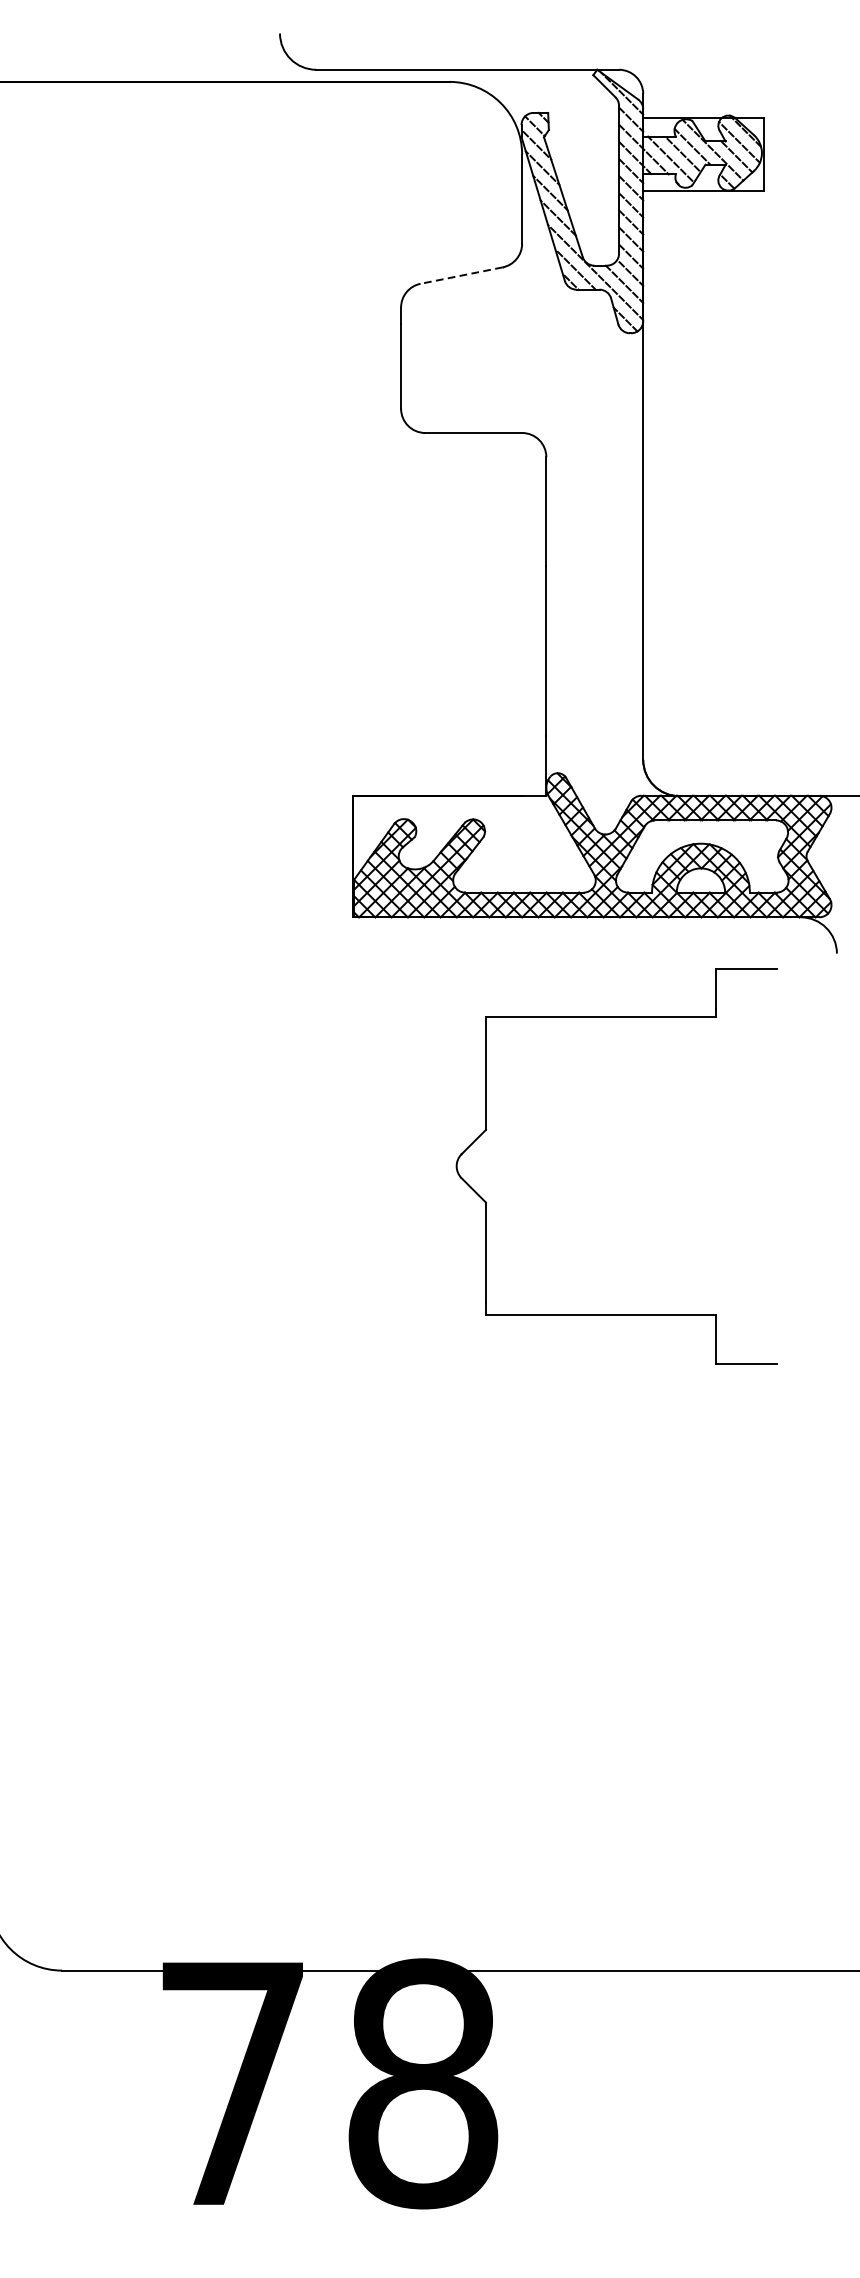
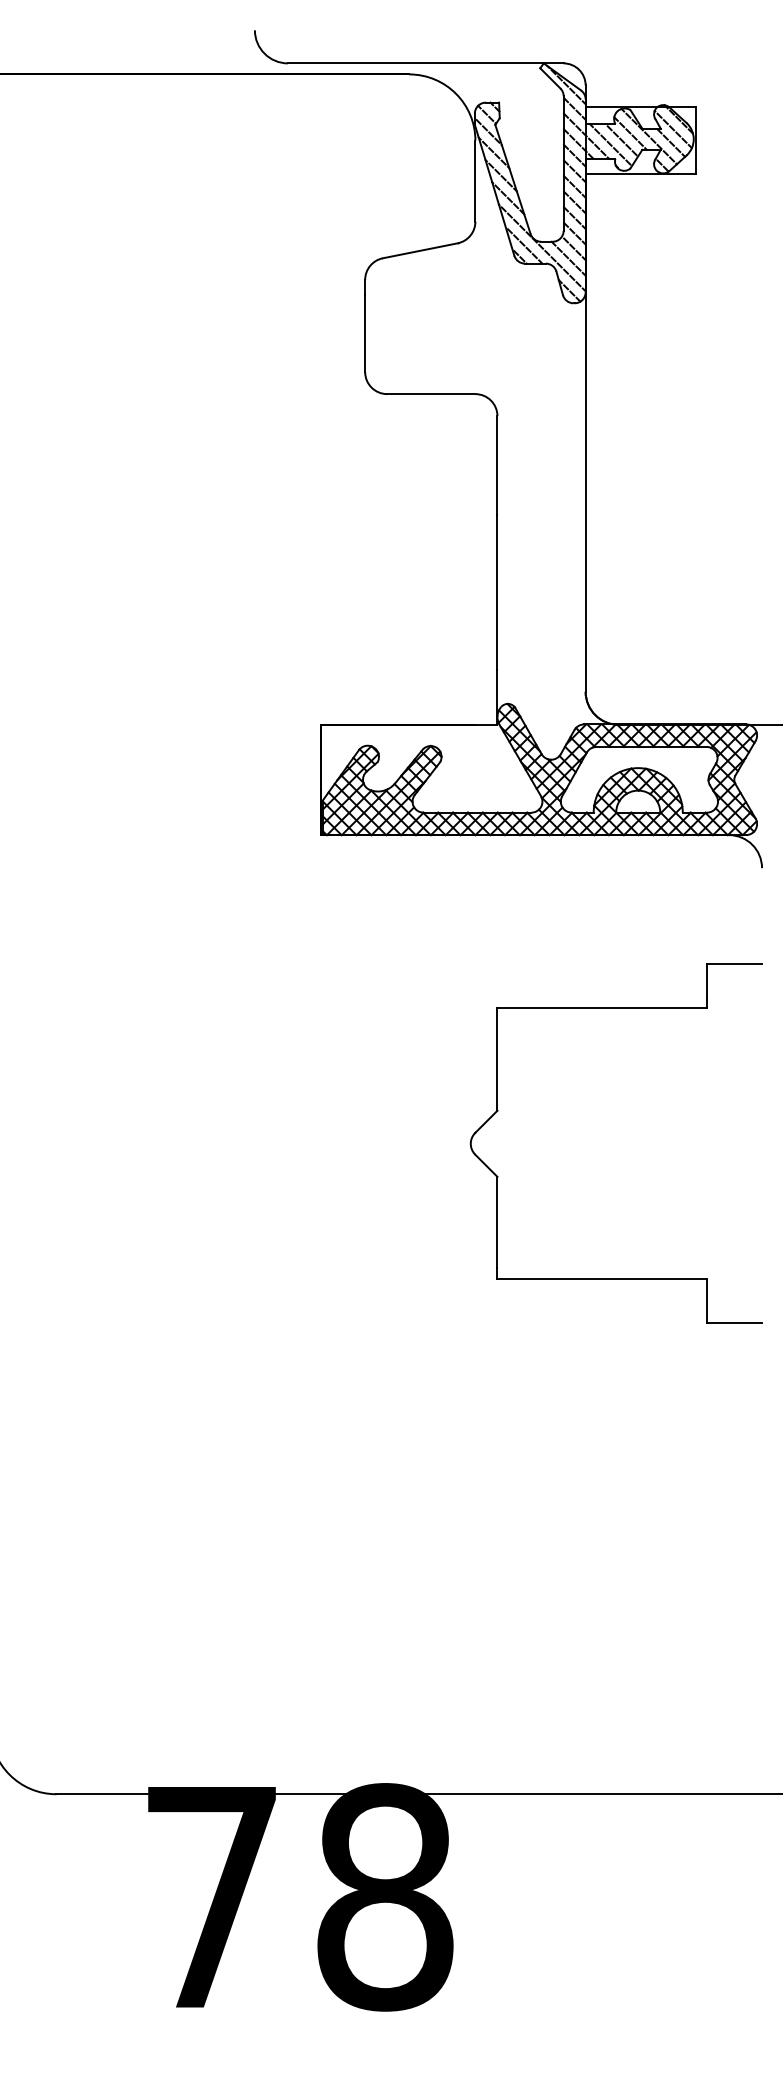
line: (460, 275) -> (419, 250), dashed -> solid
part: (487, 1130) -> (498, 1111), moved

